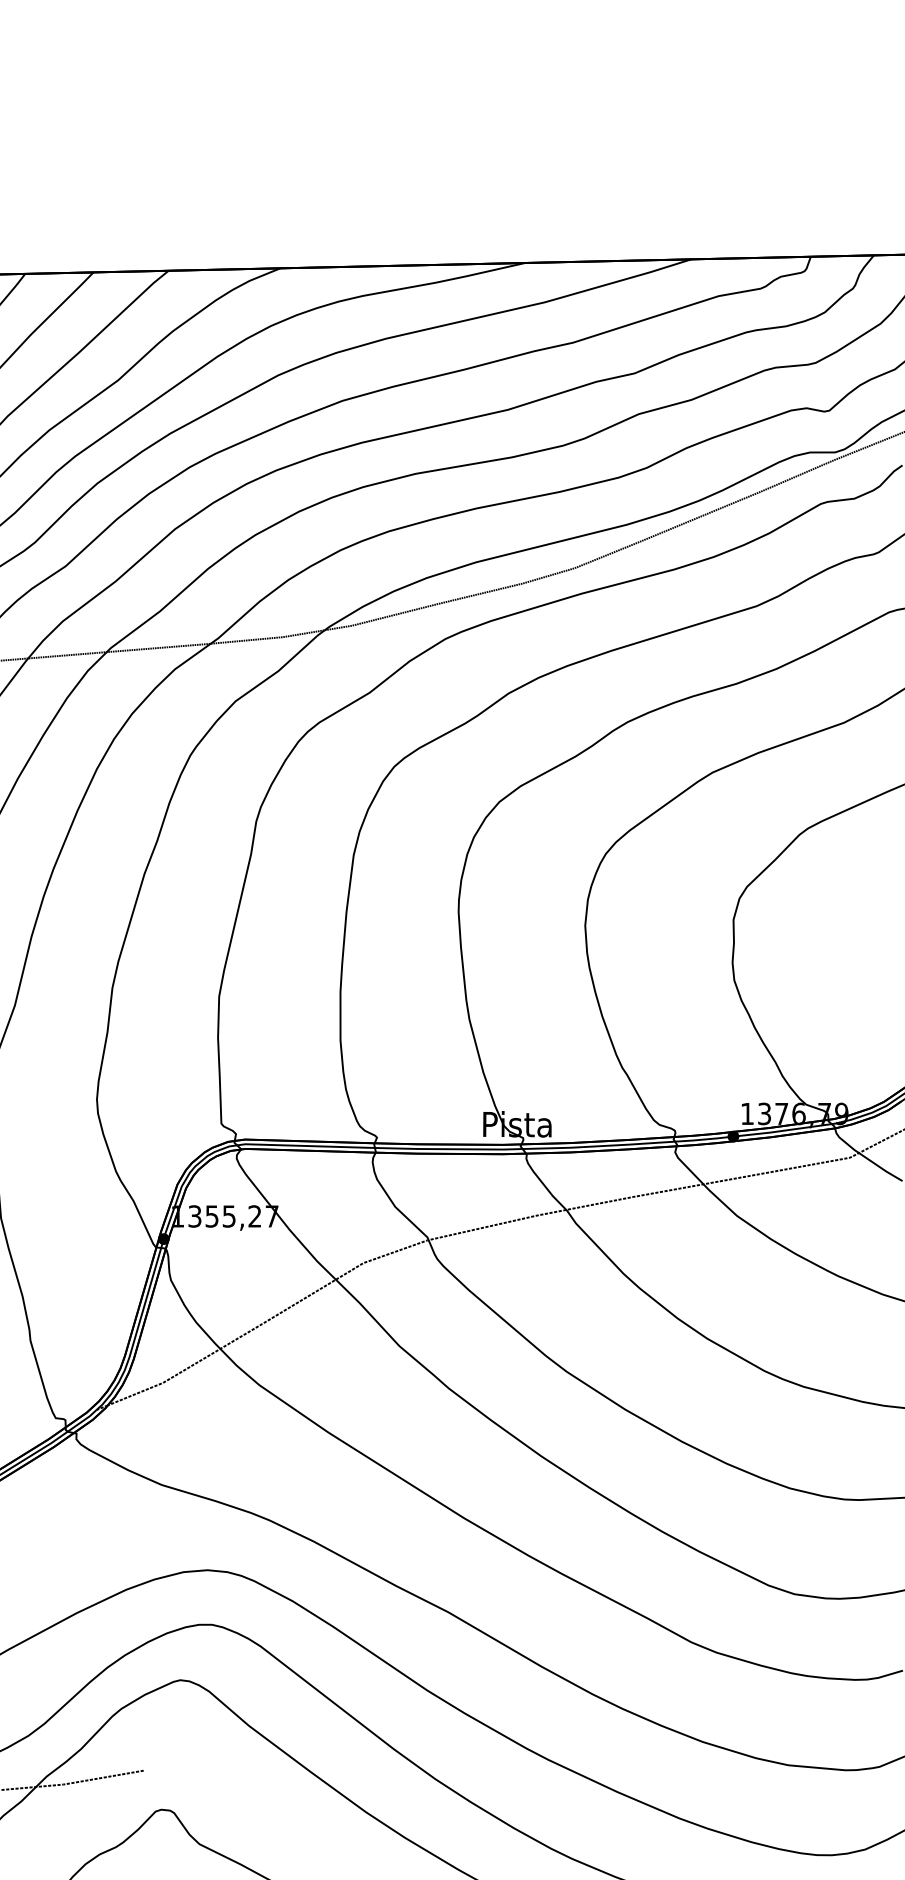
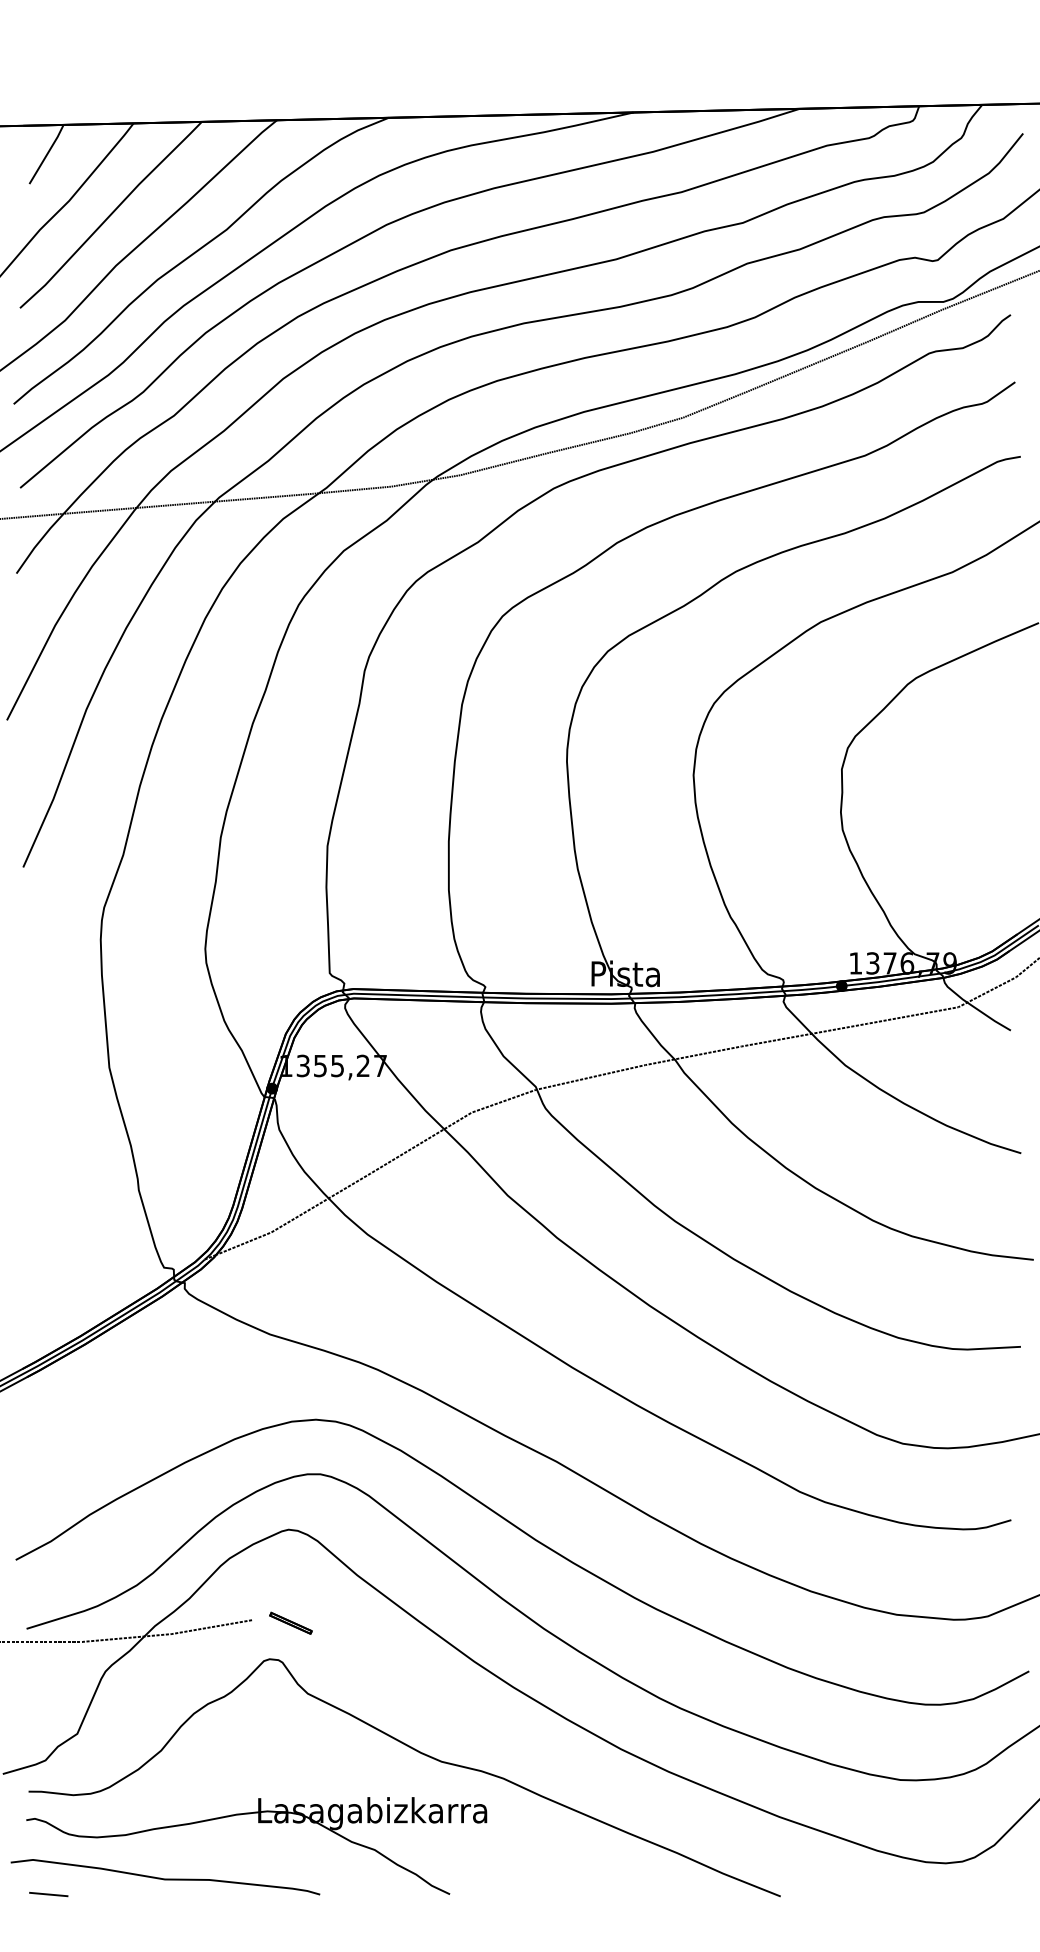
part: (182, 1773) -> (290, 1622), added

